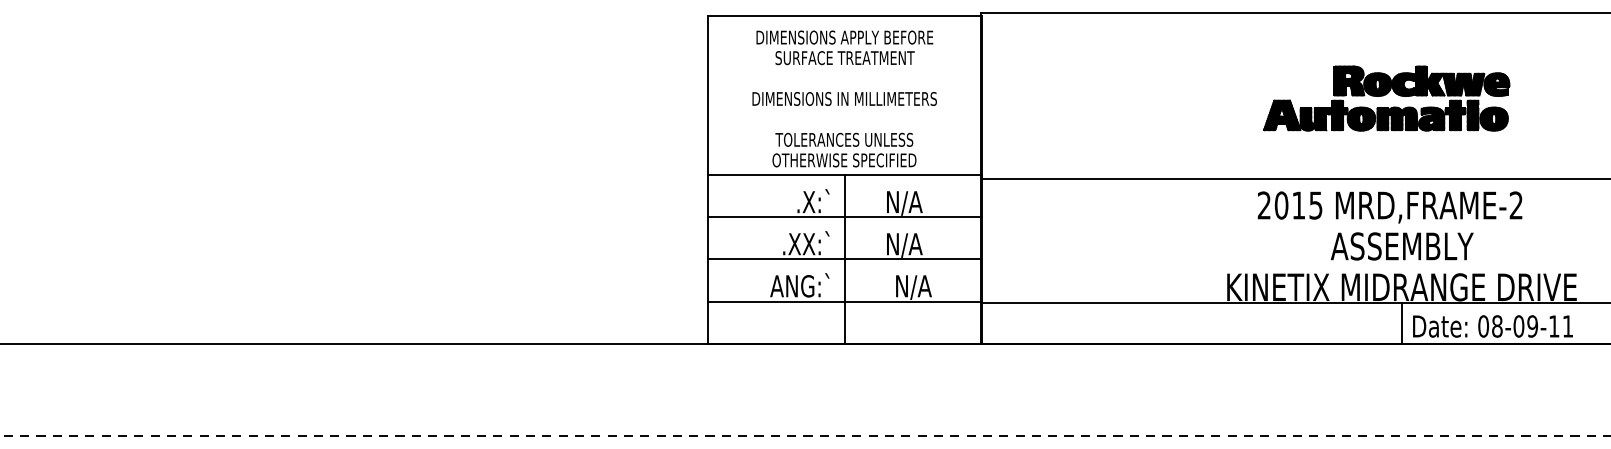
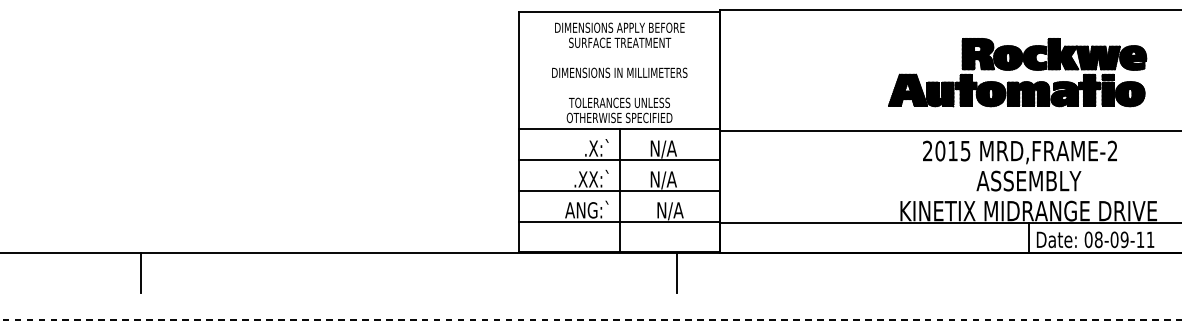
part: (1386, 98) -> (1017, 72), size x1.43
line: (192, 371) -> (141, 272), added
line: (923, 371) -> (677, 272), added

